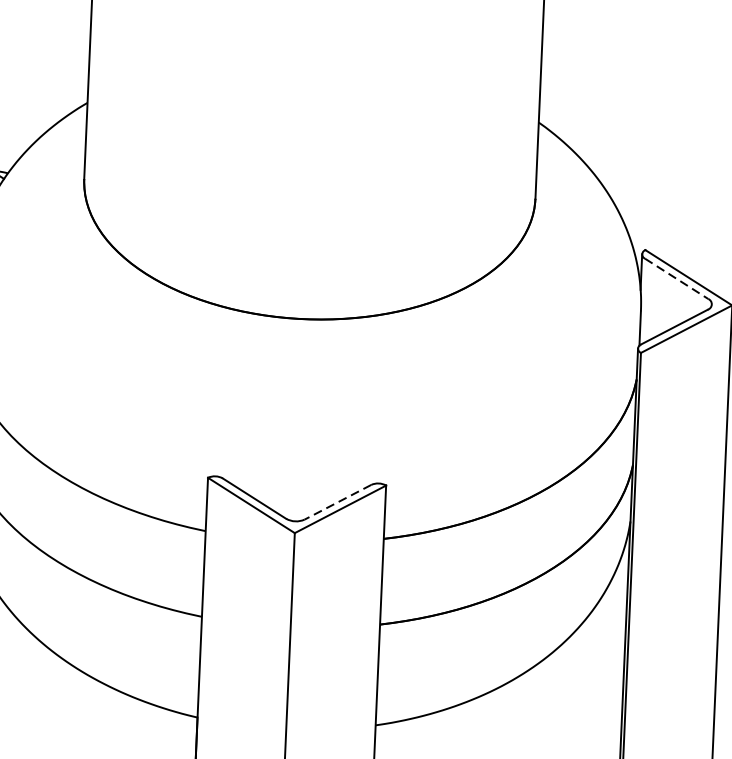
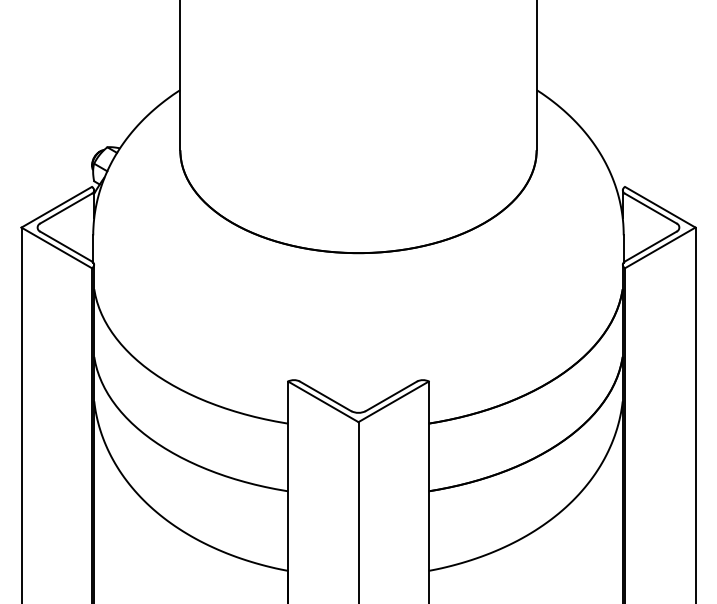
line: (676, 278) -> (650, 208), dashed -> solid
line: (338, 502) -> (391, 396), dashed -> solid

